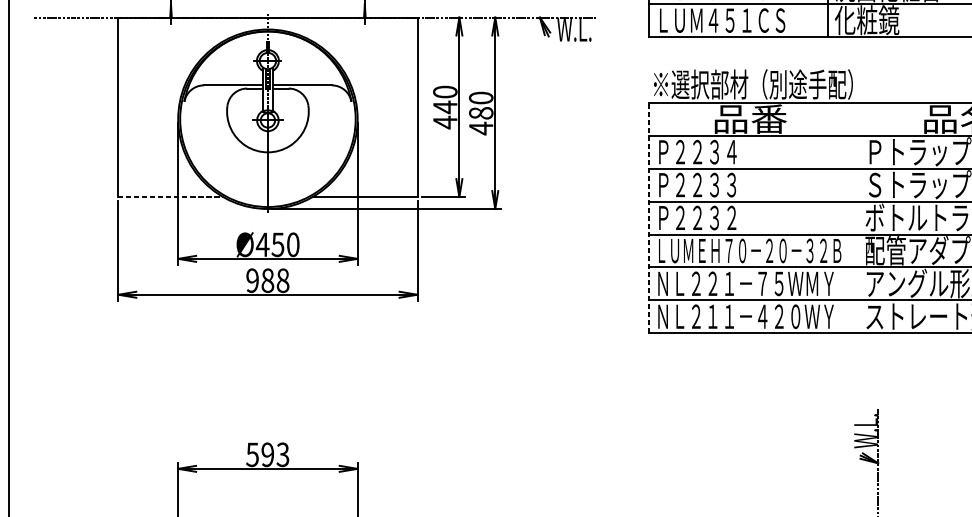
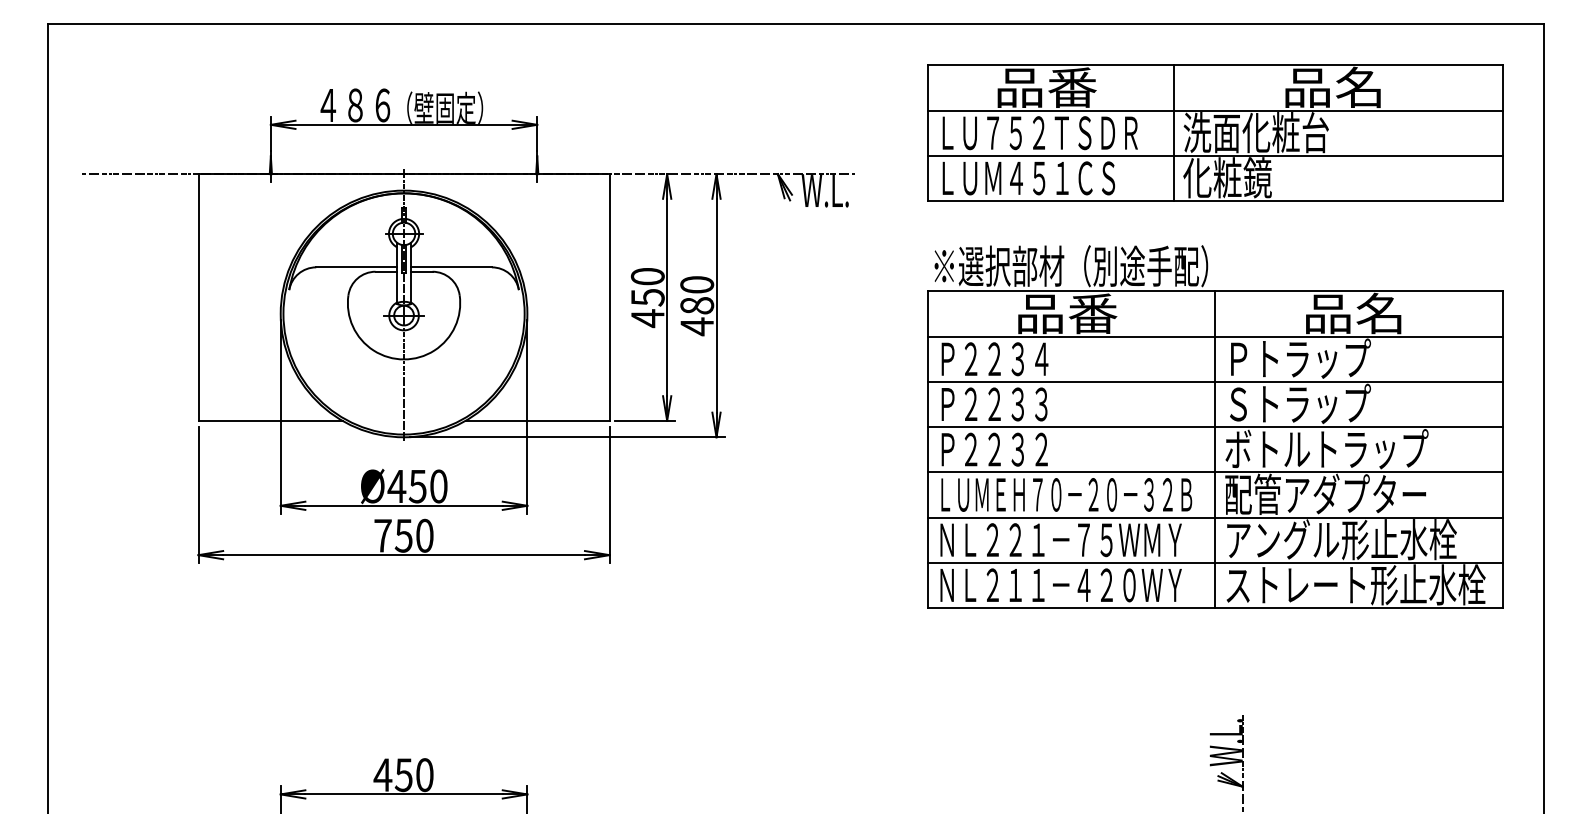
text: (445, 107) -> (647, 297), 440 -> 450
line: (171, 196) -> (271, 420), dashed -> solid
line: (648, 217) -> (927, 449), dashed -> solid
line: (858, 217) -> (1215, 449), added
text: (267, 280) -> (403, 535), 988 -> 750
text: (267, 455) -> (403, 775), 593 -> 450

